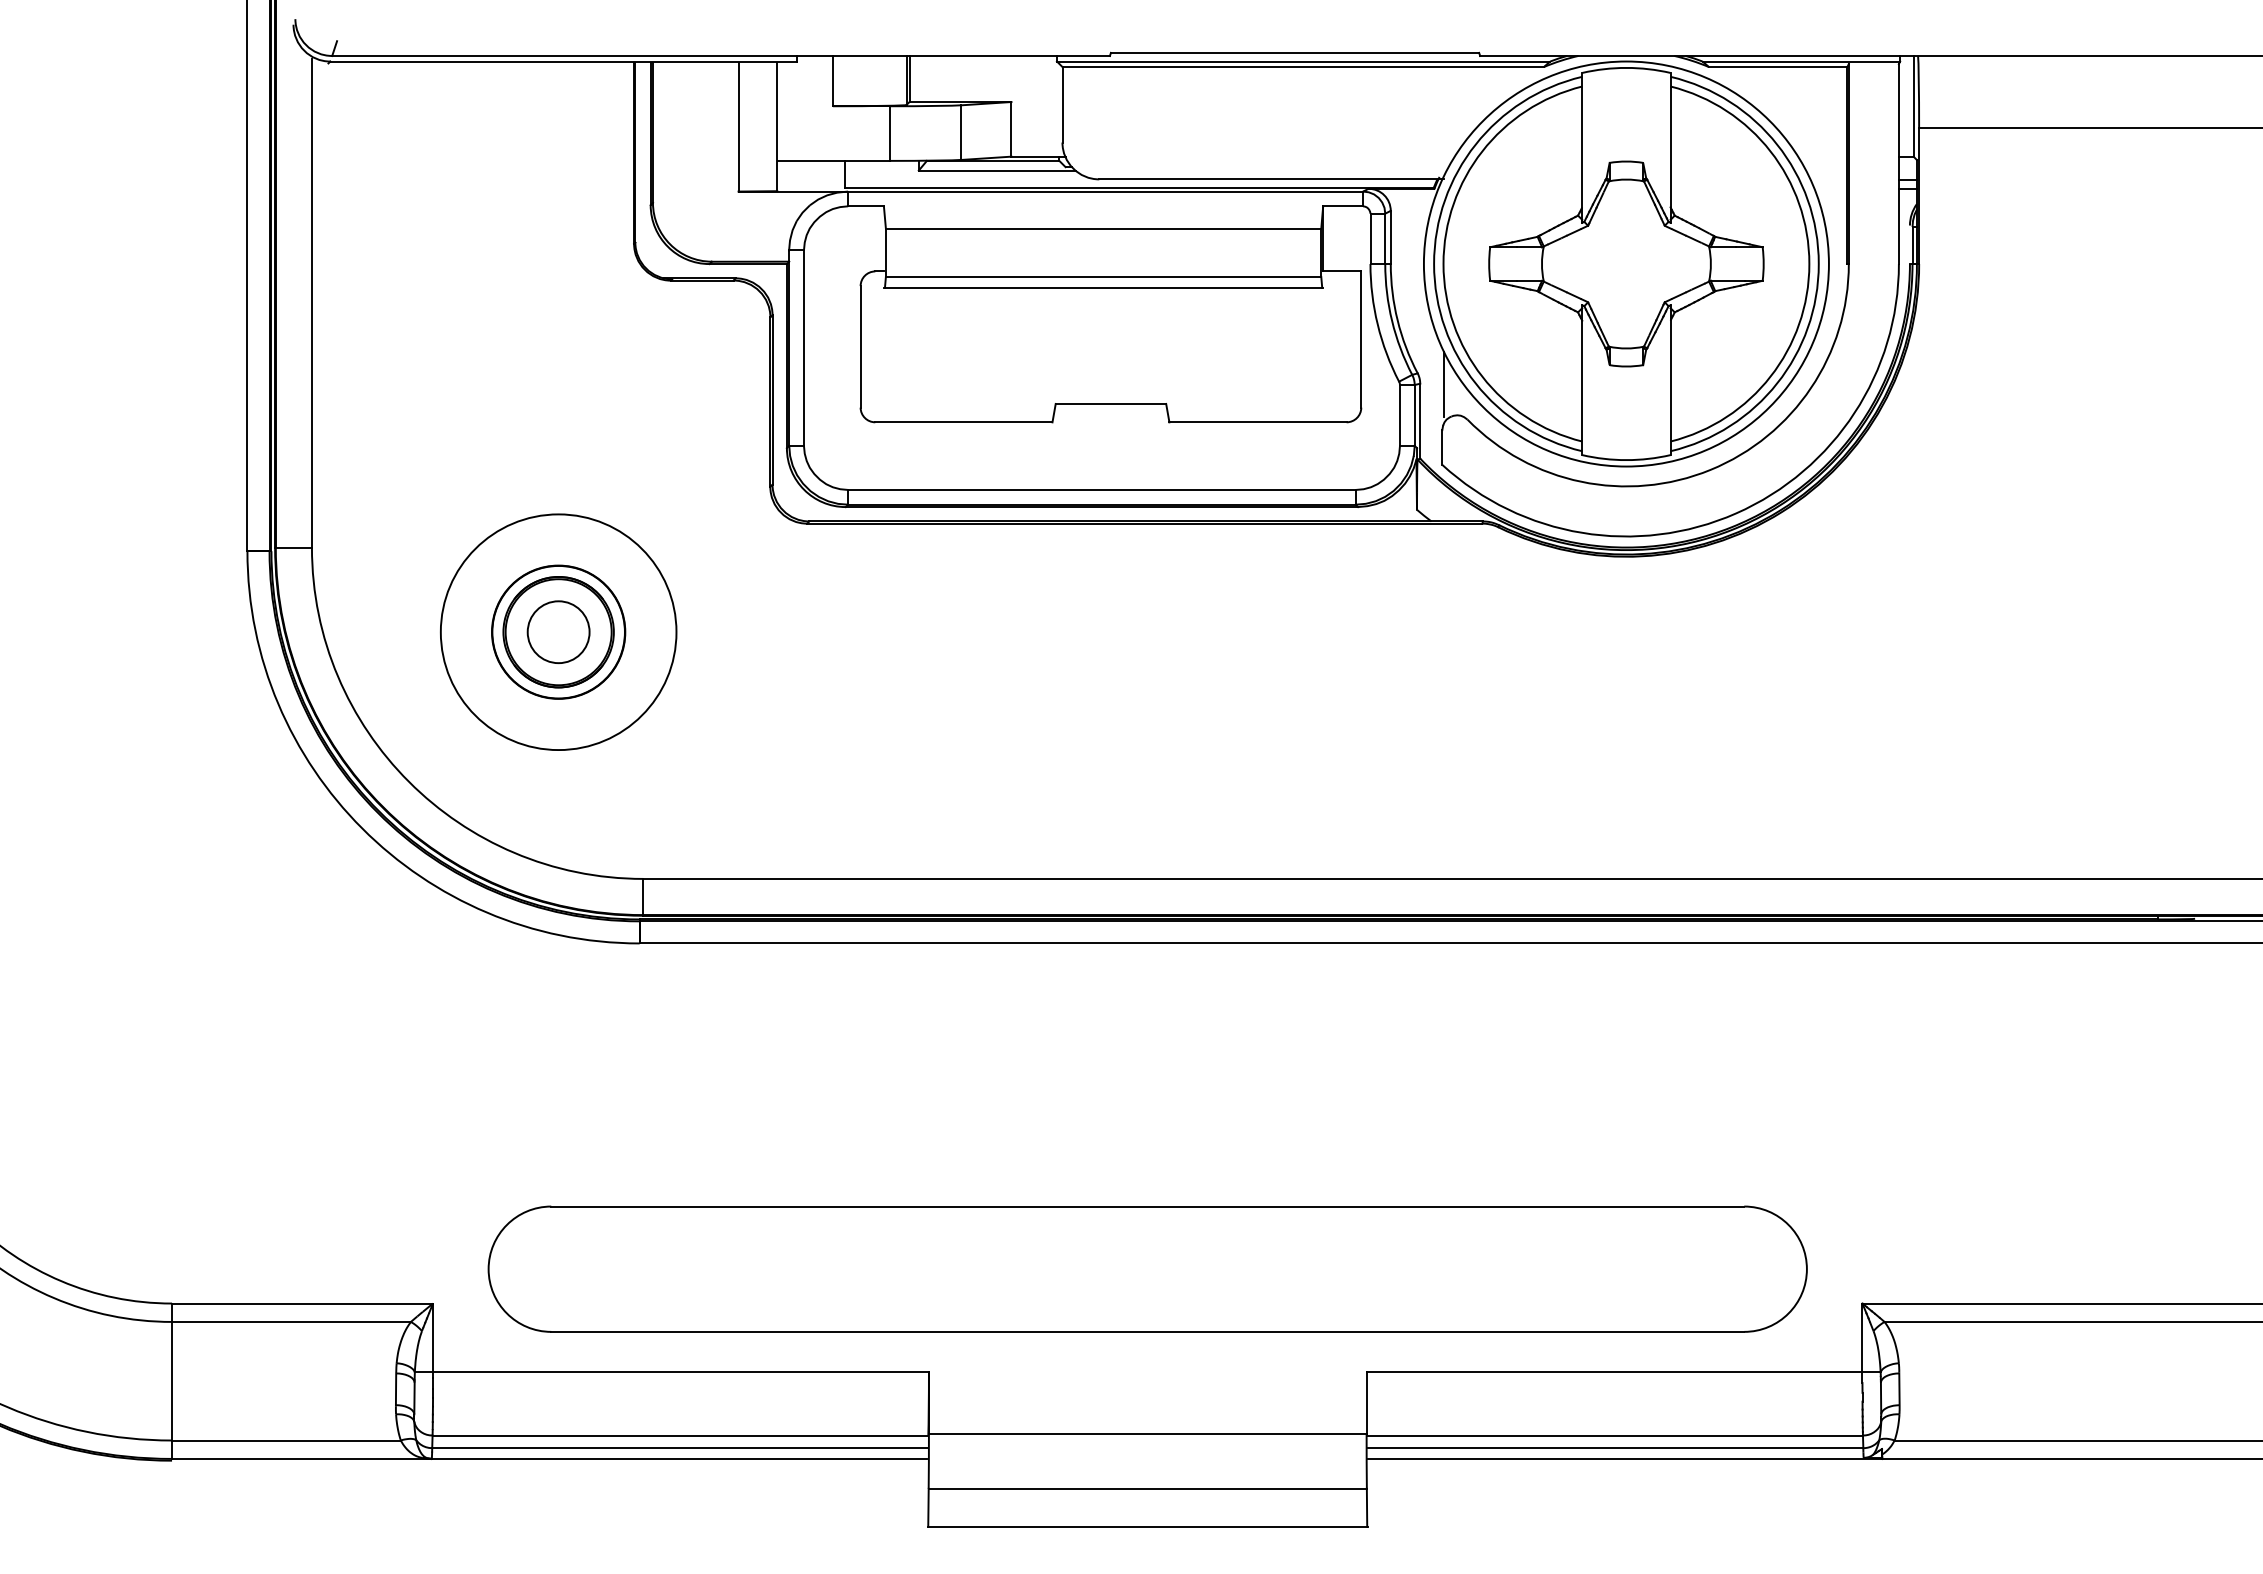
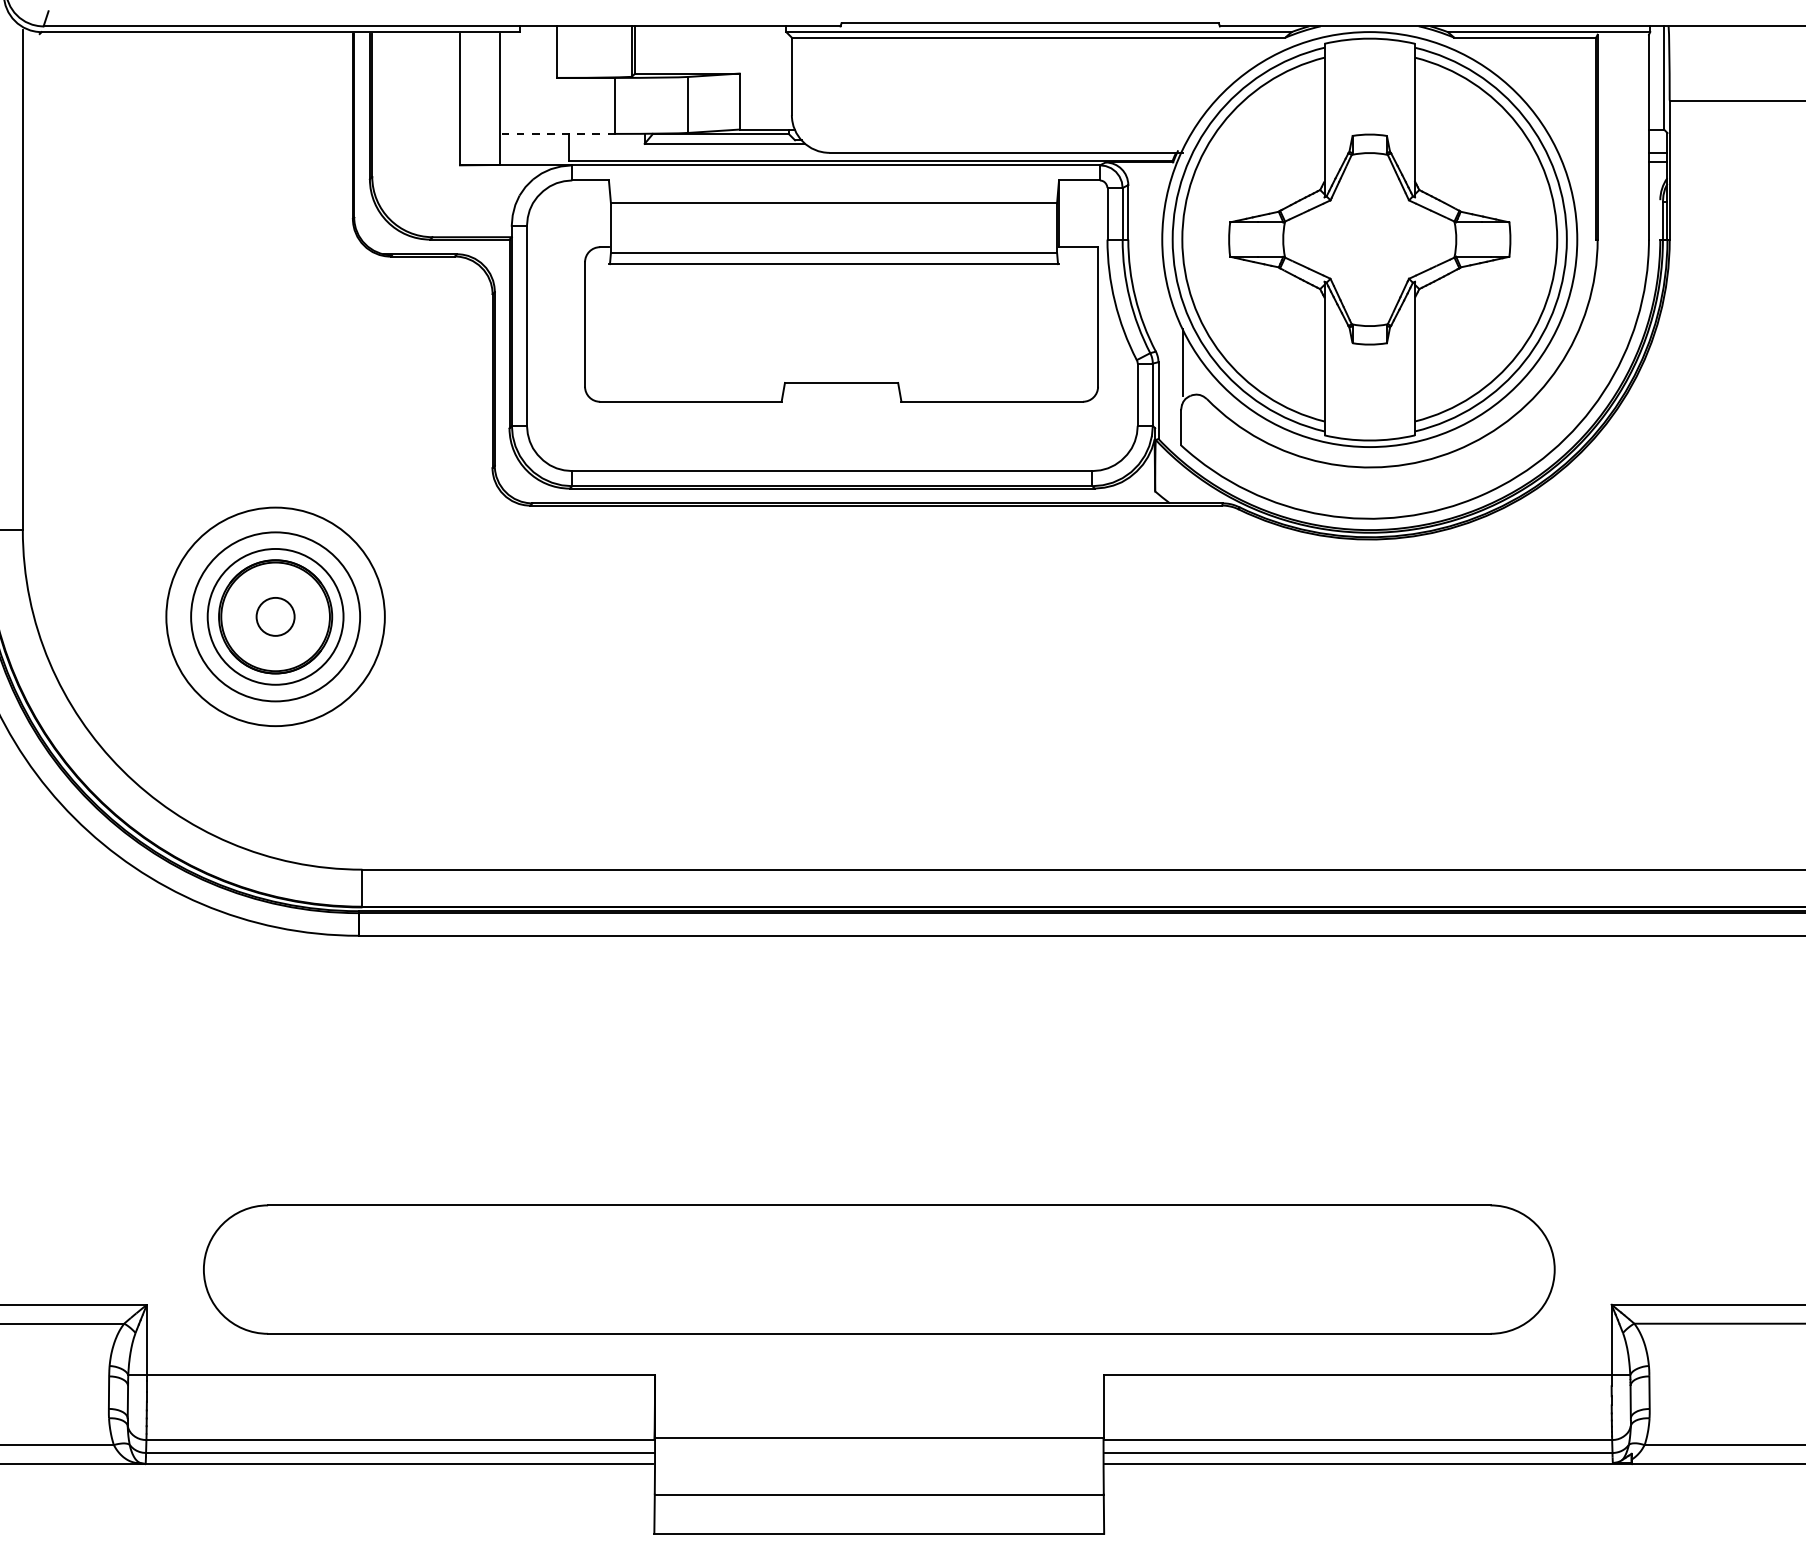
line: (834, 160) -> (558, 133), solid -> dashed
circle: (558, 631) -> (275, 616), size x1.6
circle: (558, 632) -> (275, 617), size x0.6
circle: (558, 632) -> (275, 617), size x0.7

